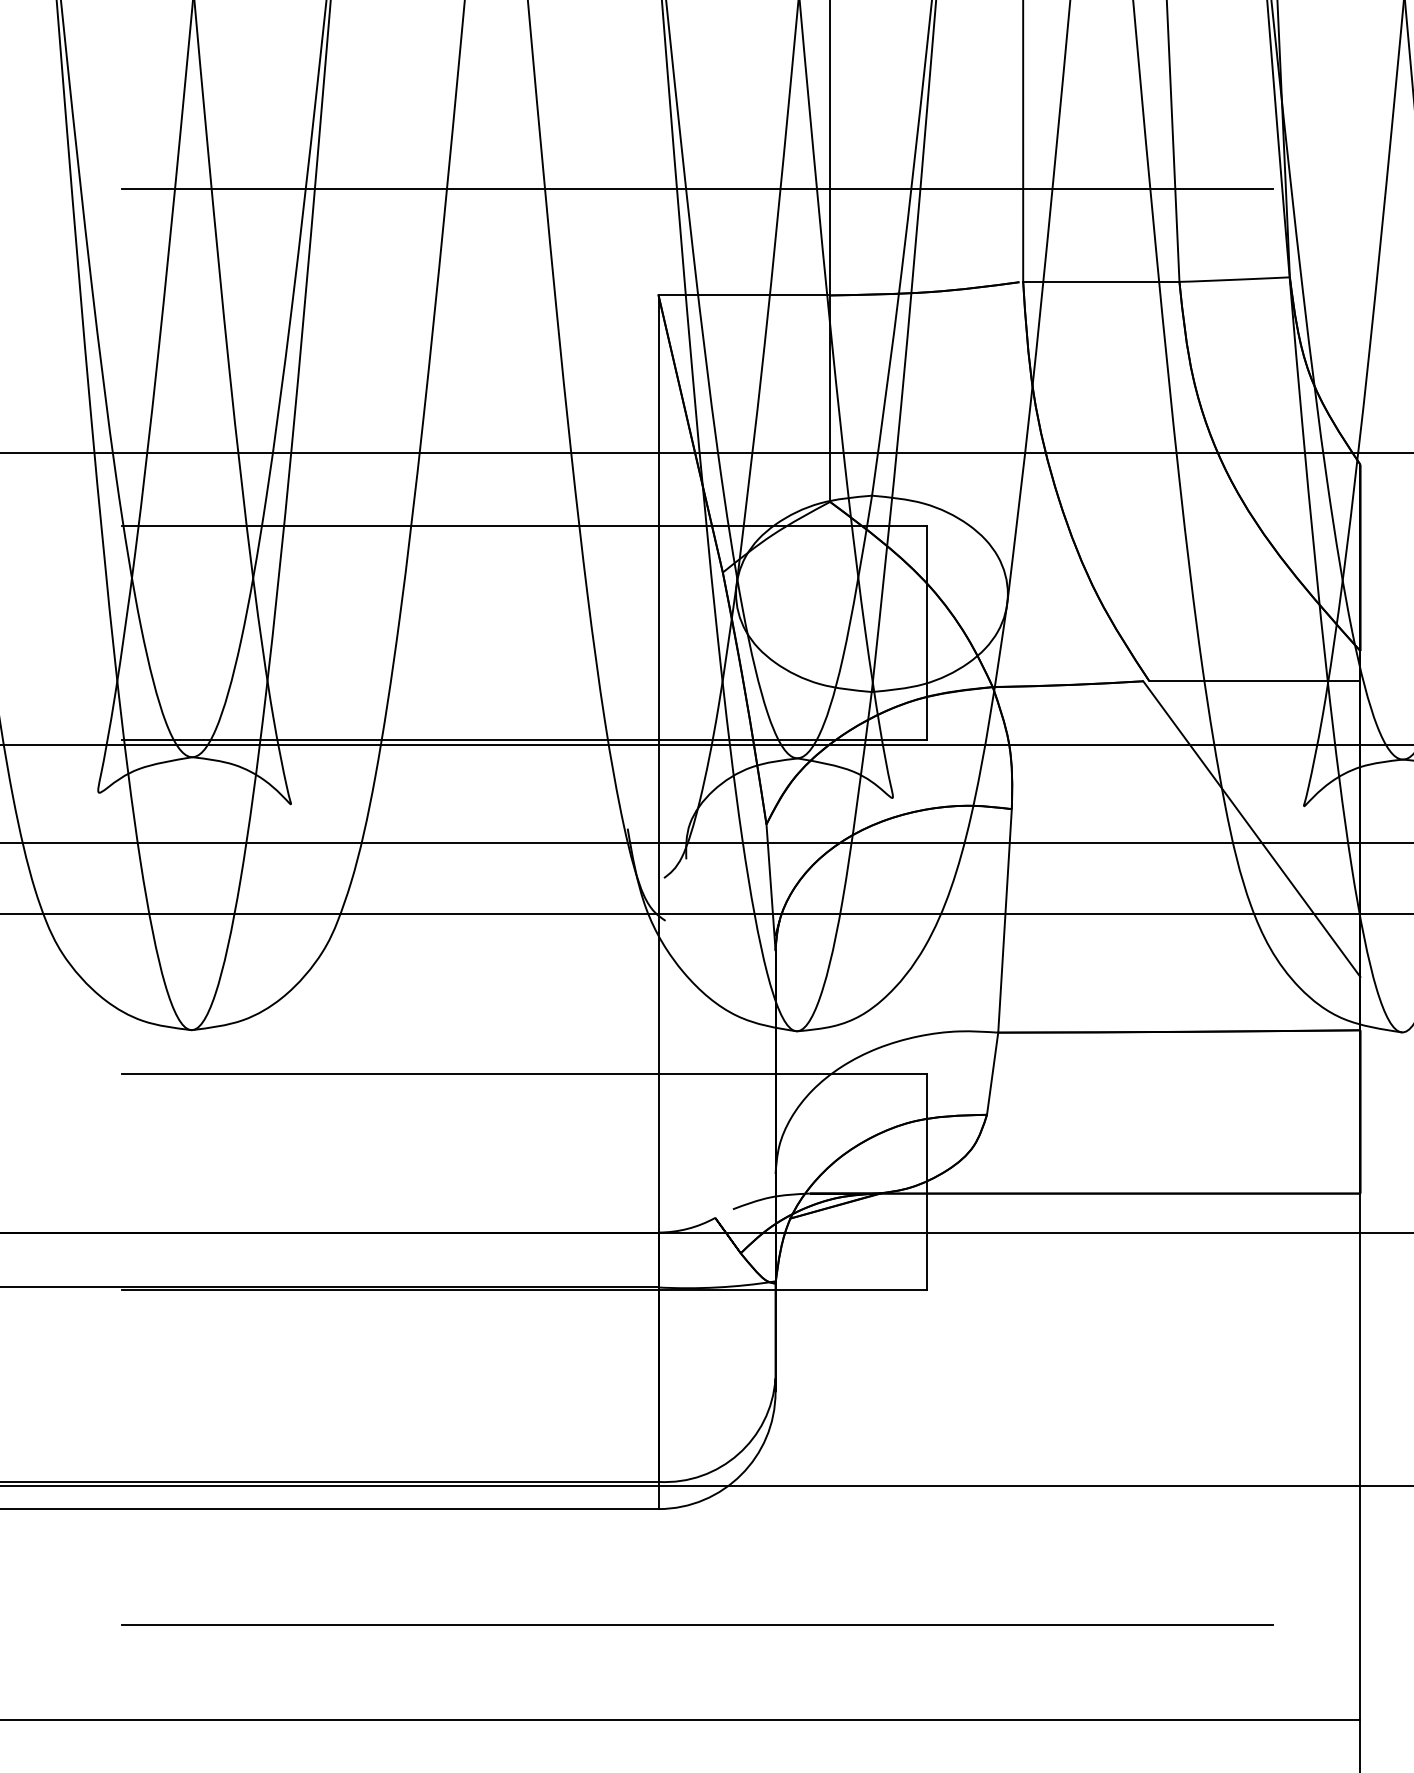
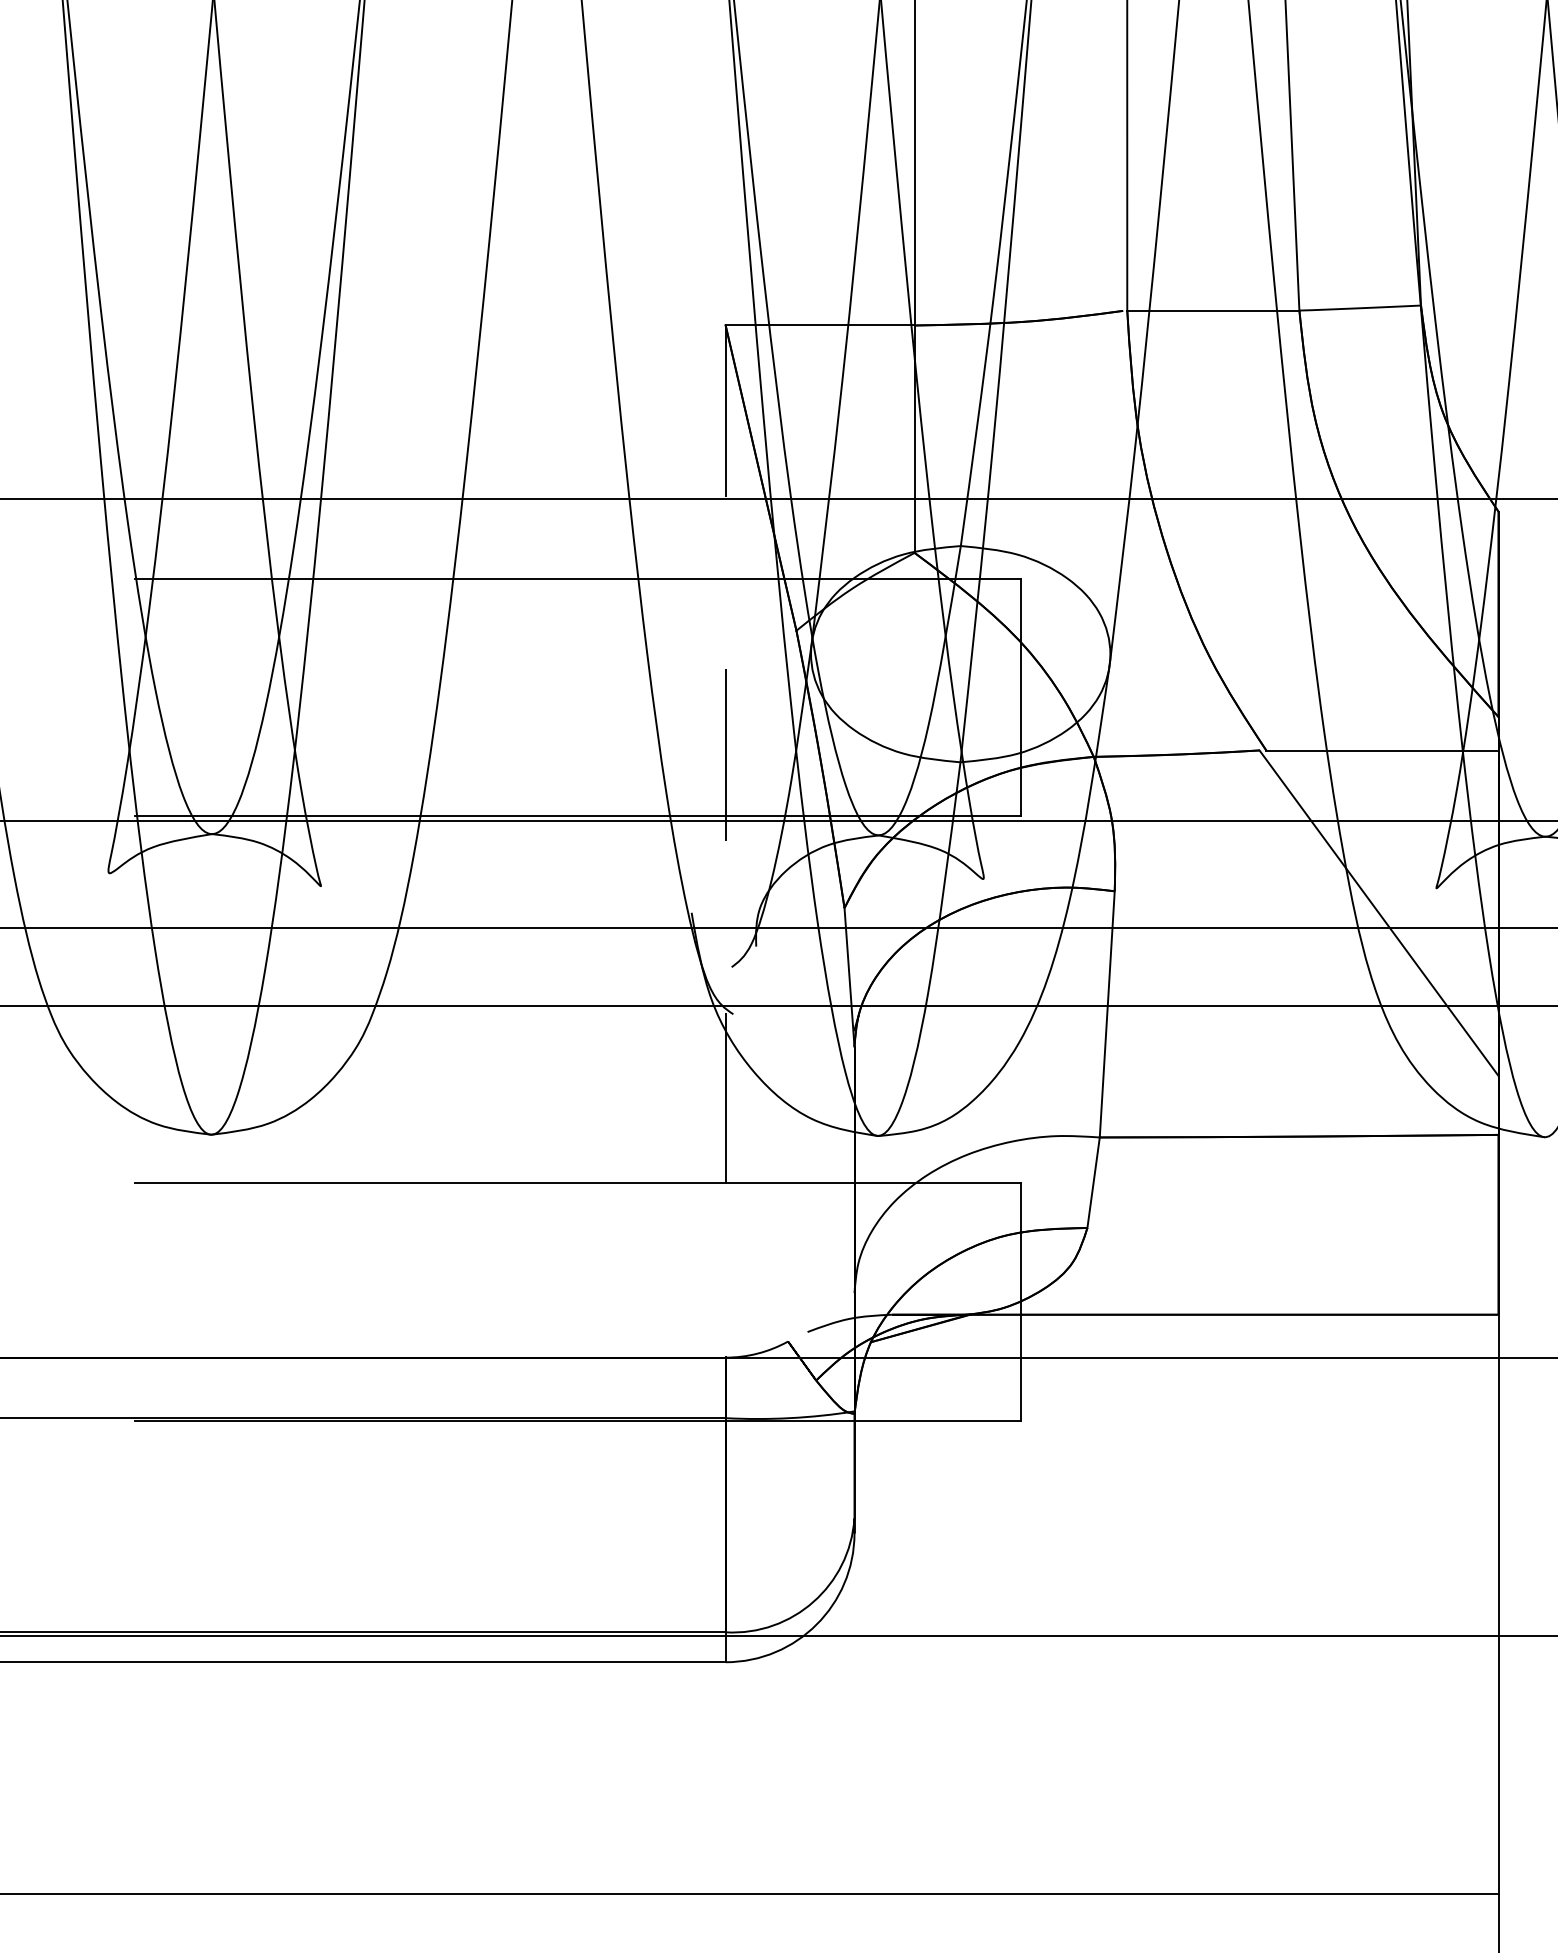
line: (697, 189) -> (768, 208), removed
line: (658, 792) -> (725, 872), solid -> dashed
line: (697, 1625) -> (768, 1790), removed

